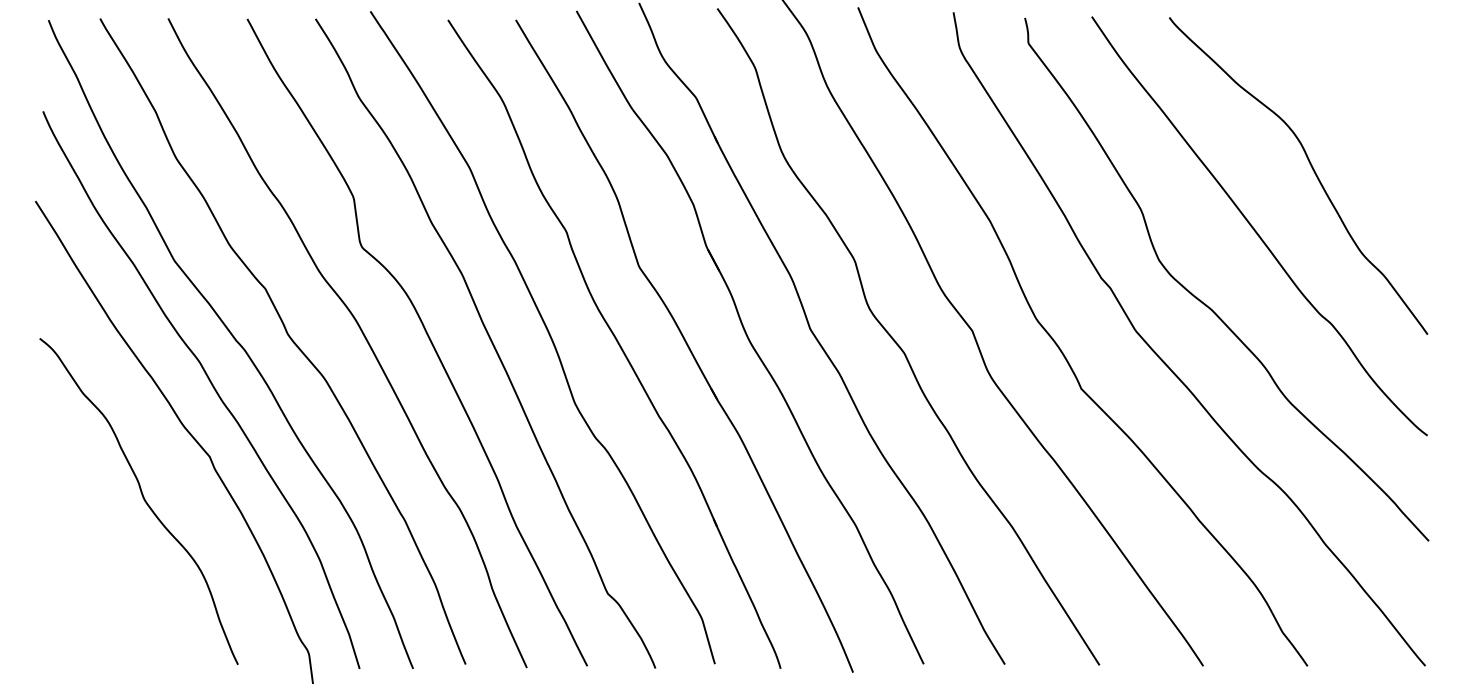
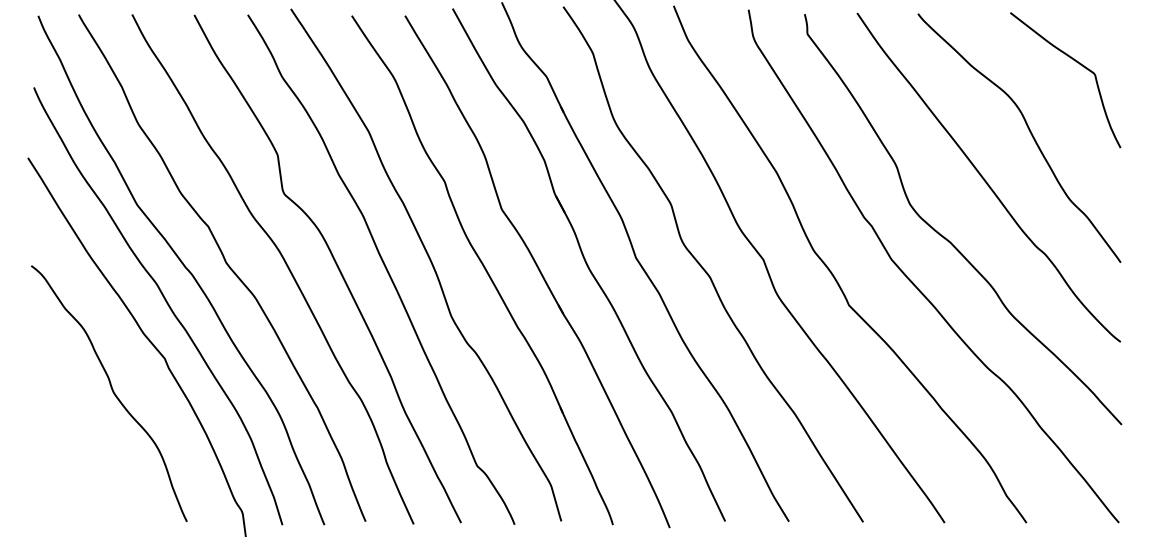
curve: (1372, 80) -> (1077, 63), added

